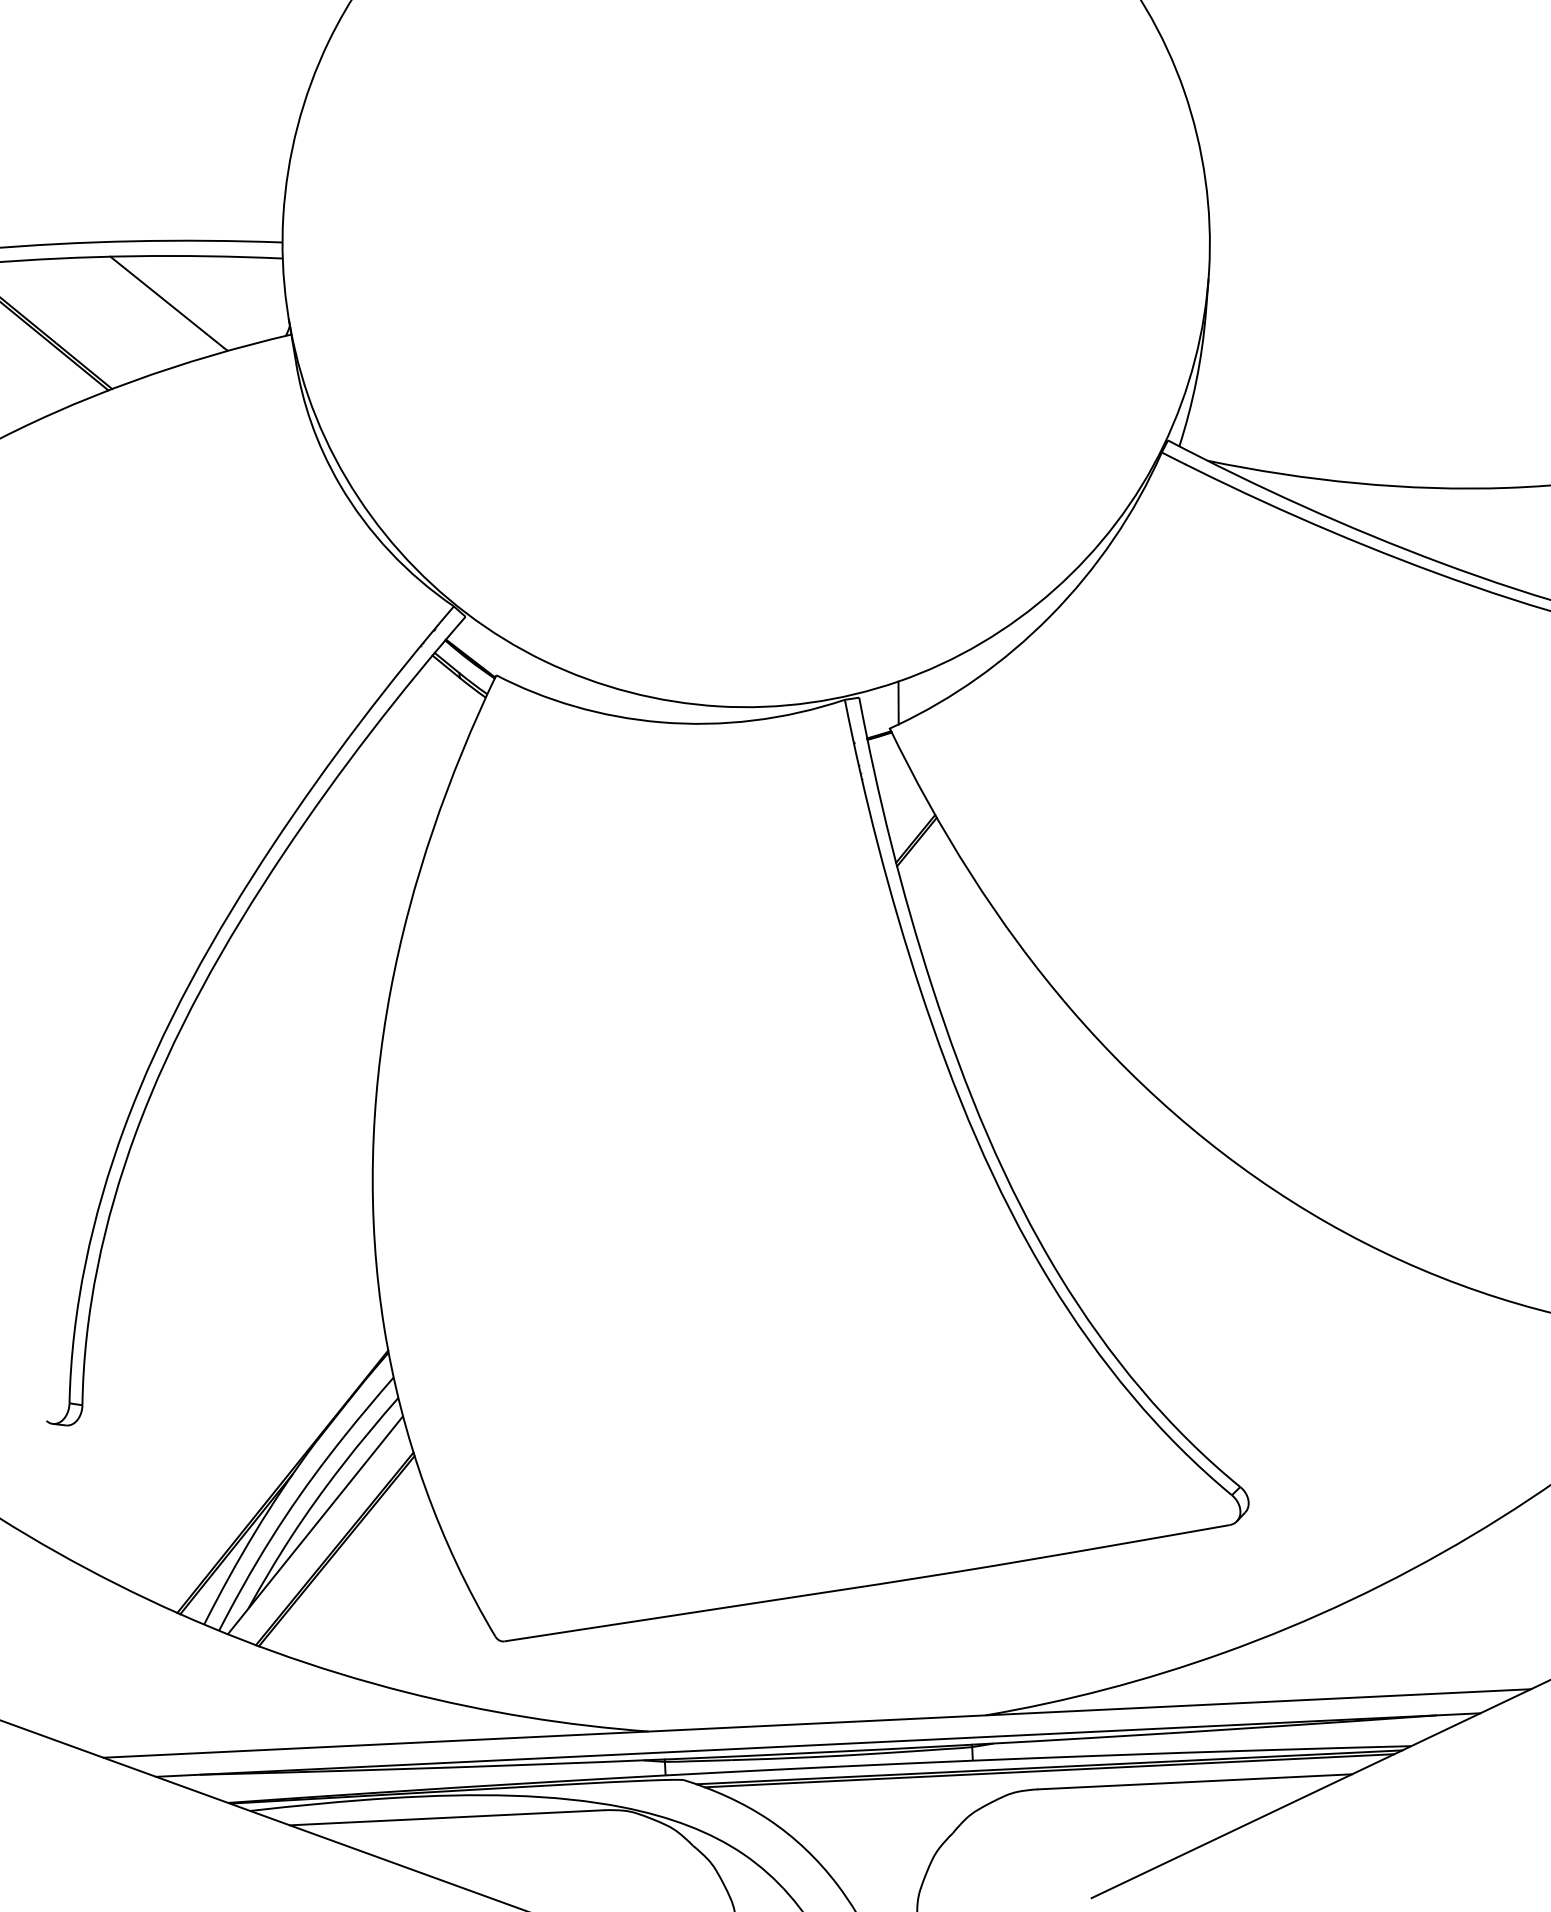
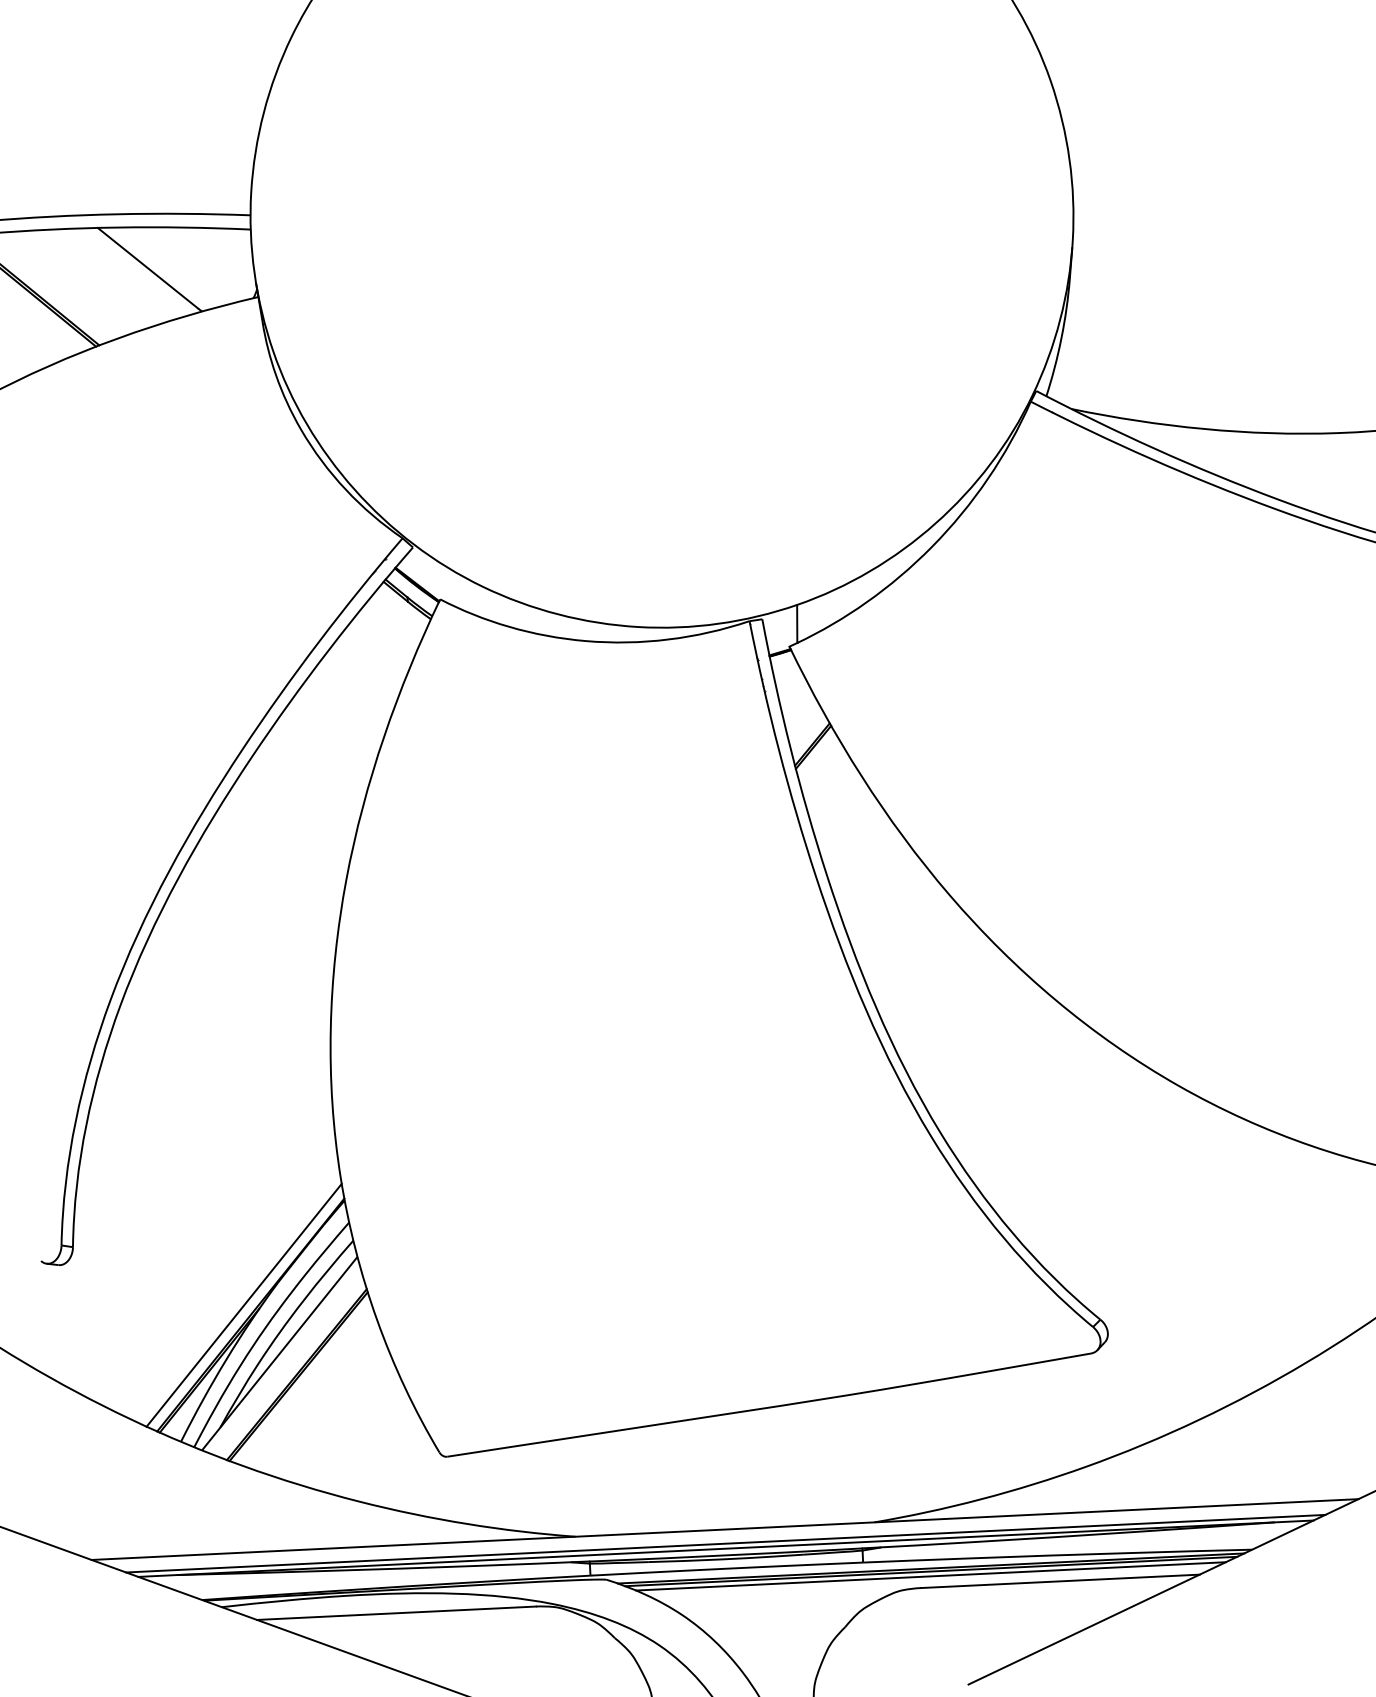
line: (275, 1470) -> (244, 1305), added
line: (817, 1738) -> (725, 1542), added
line: (1049, 1776) -> (931, 1576), added

